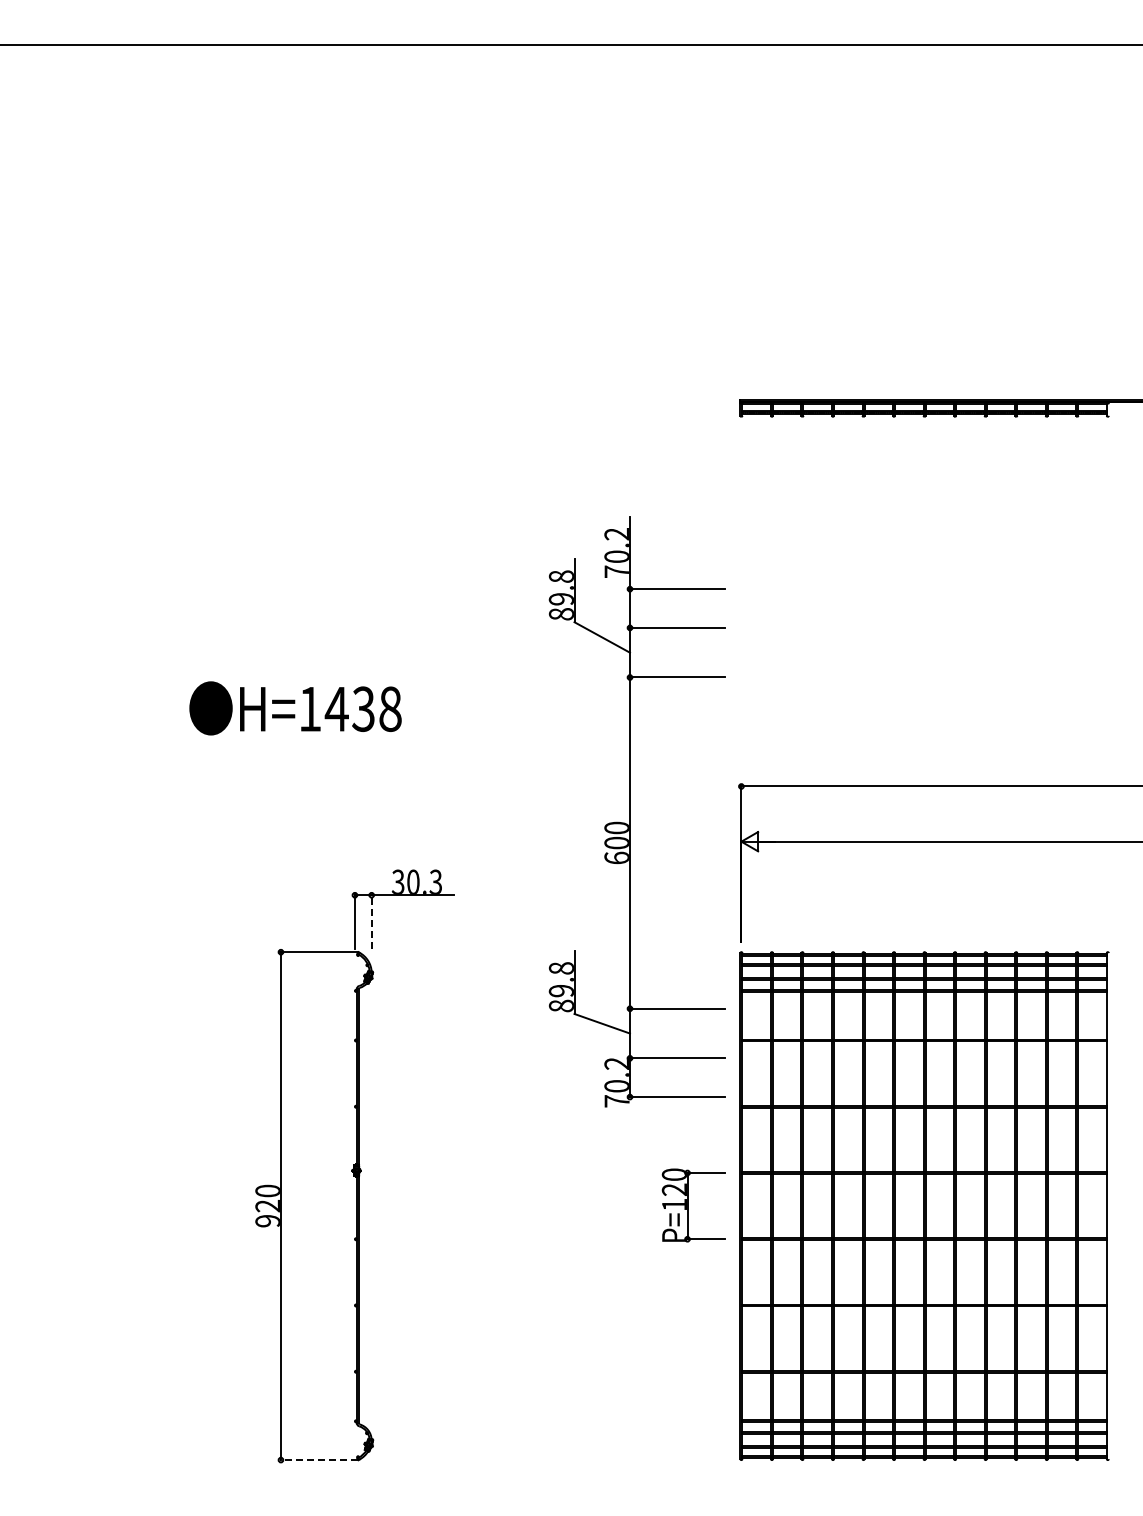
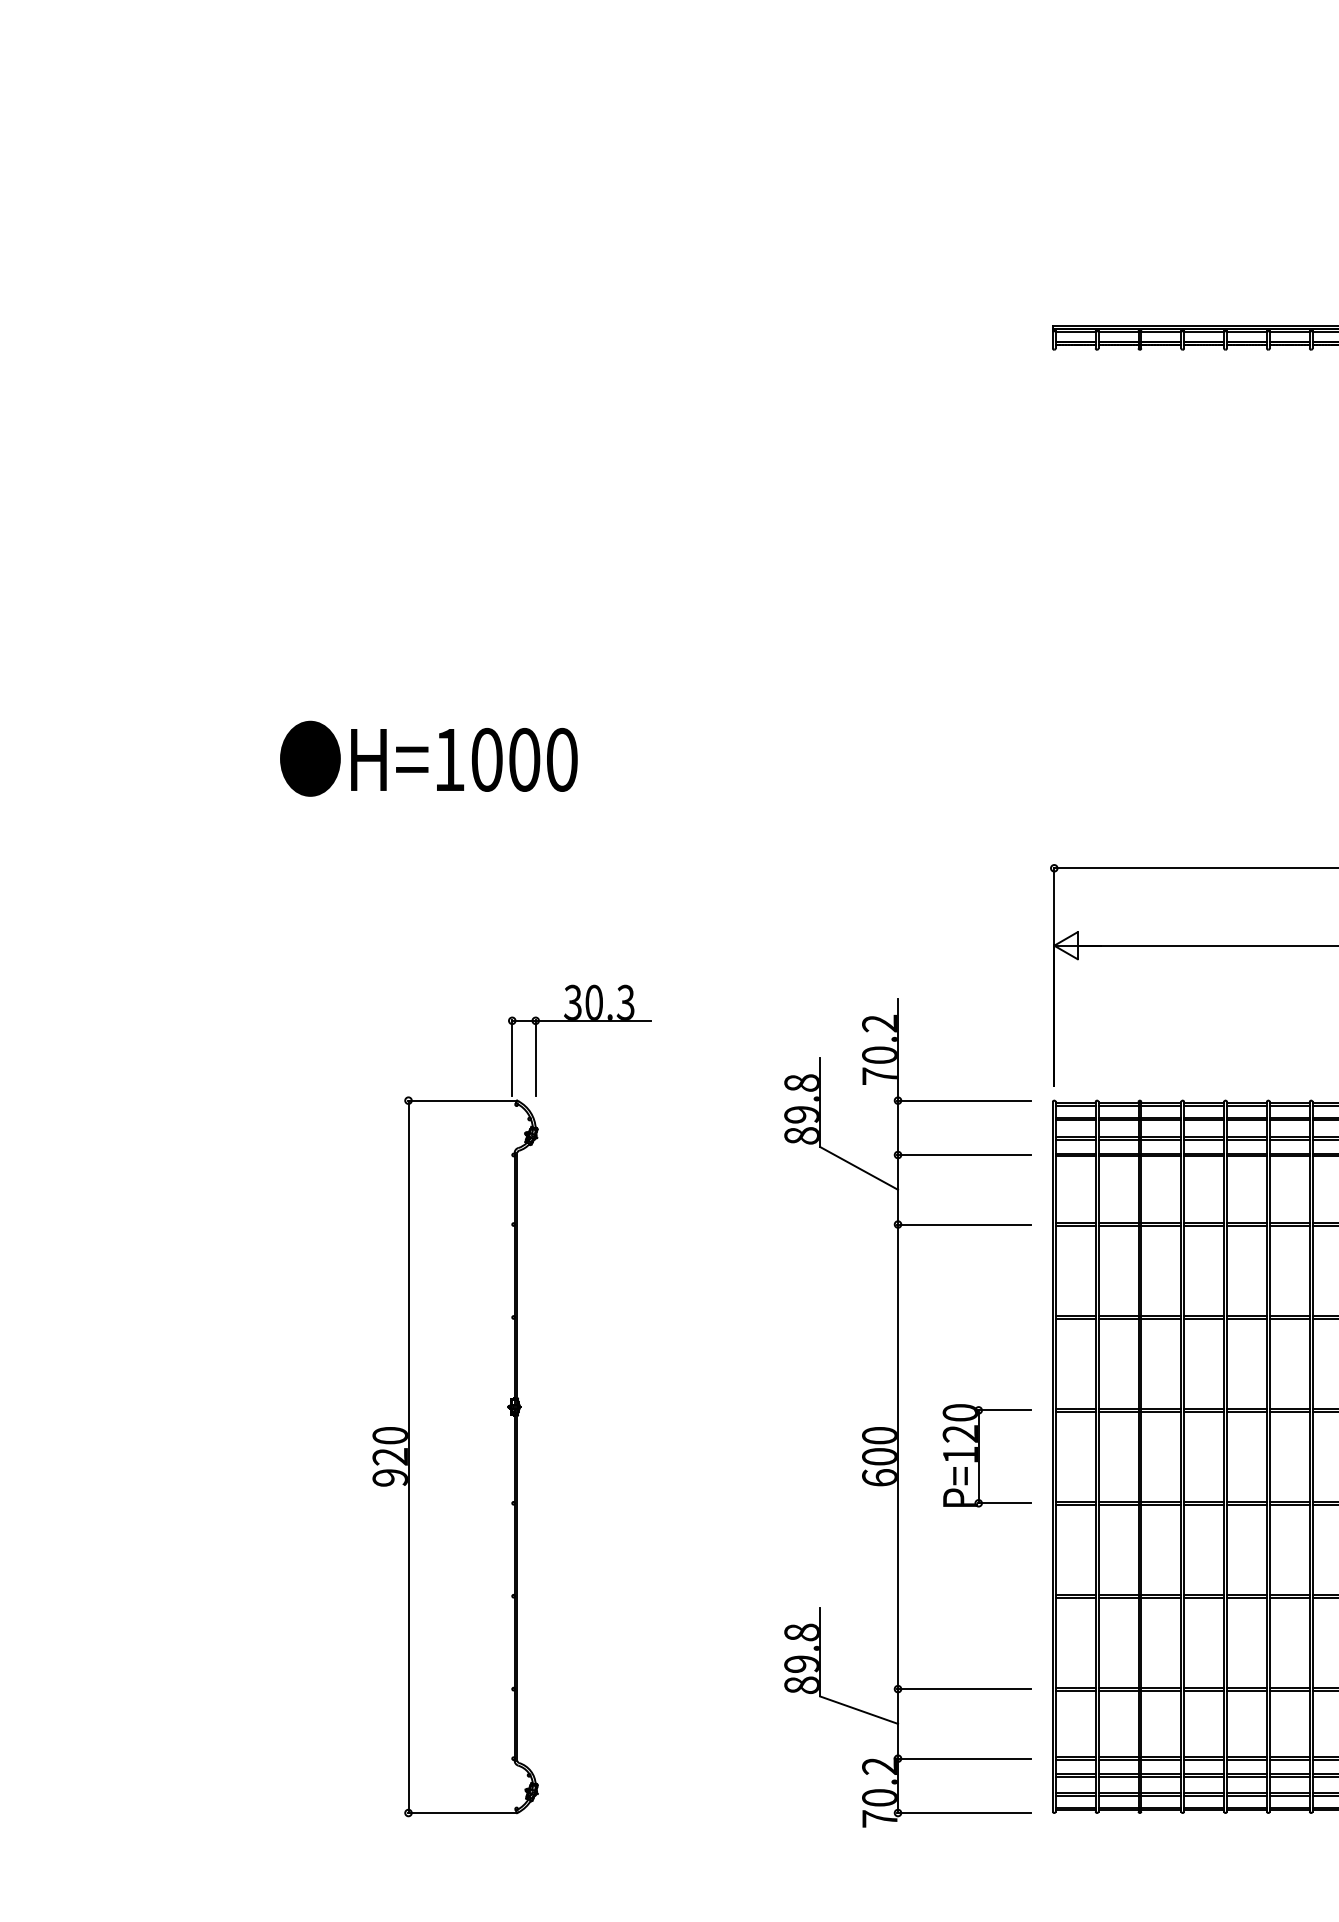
text: (362, 708) -> (522, 758), H=1438 -> H=1000
part: (636, 811) -> (907, 1412), moved
line: (371, 921) -> (535, 1057), dashed -> solid
line: (319, 1460) -> (462, 1813), dashed -> solid

